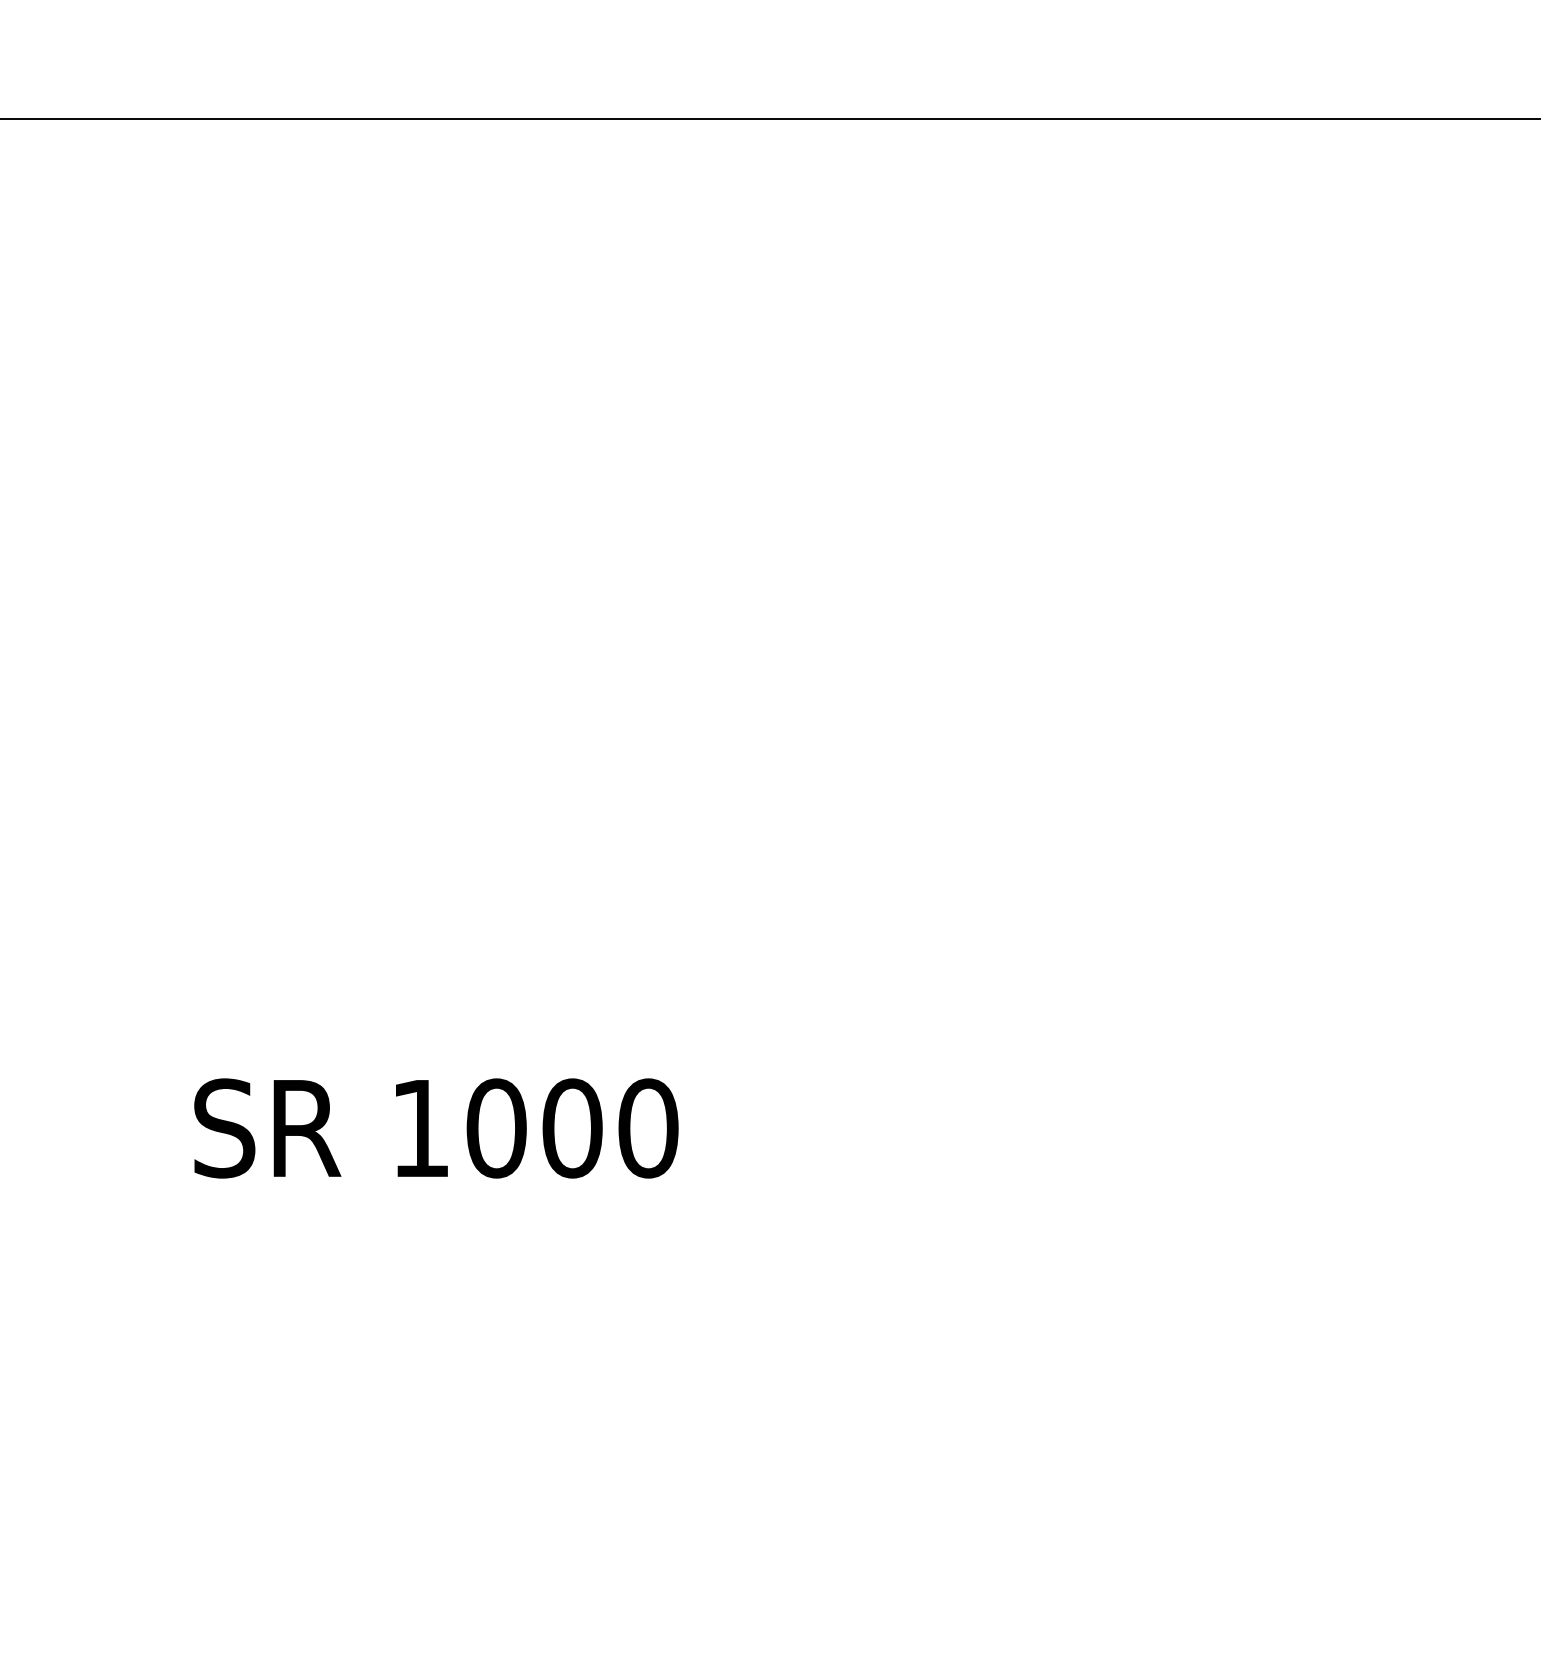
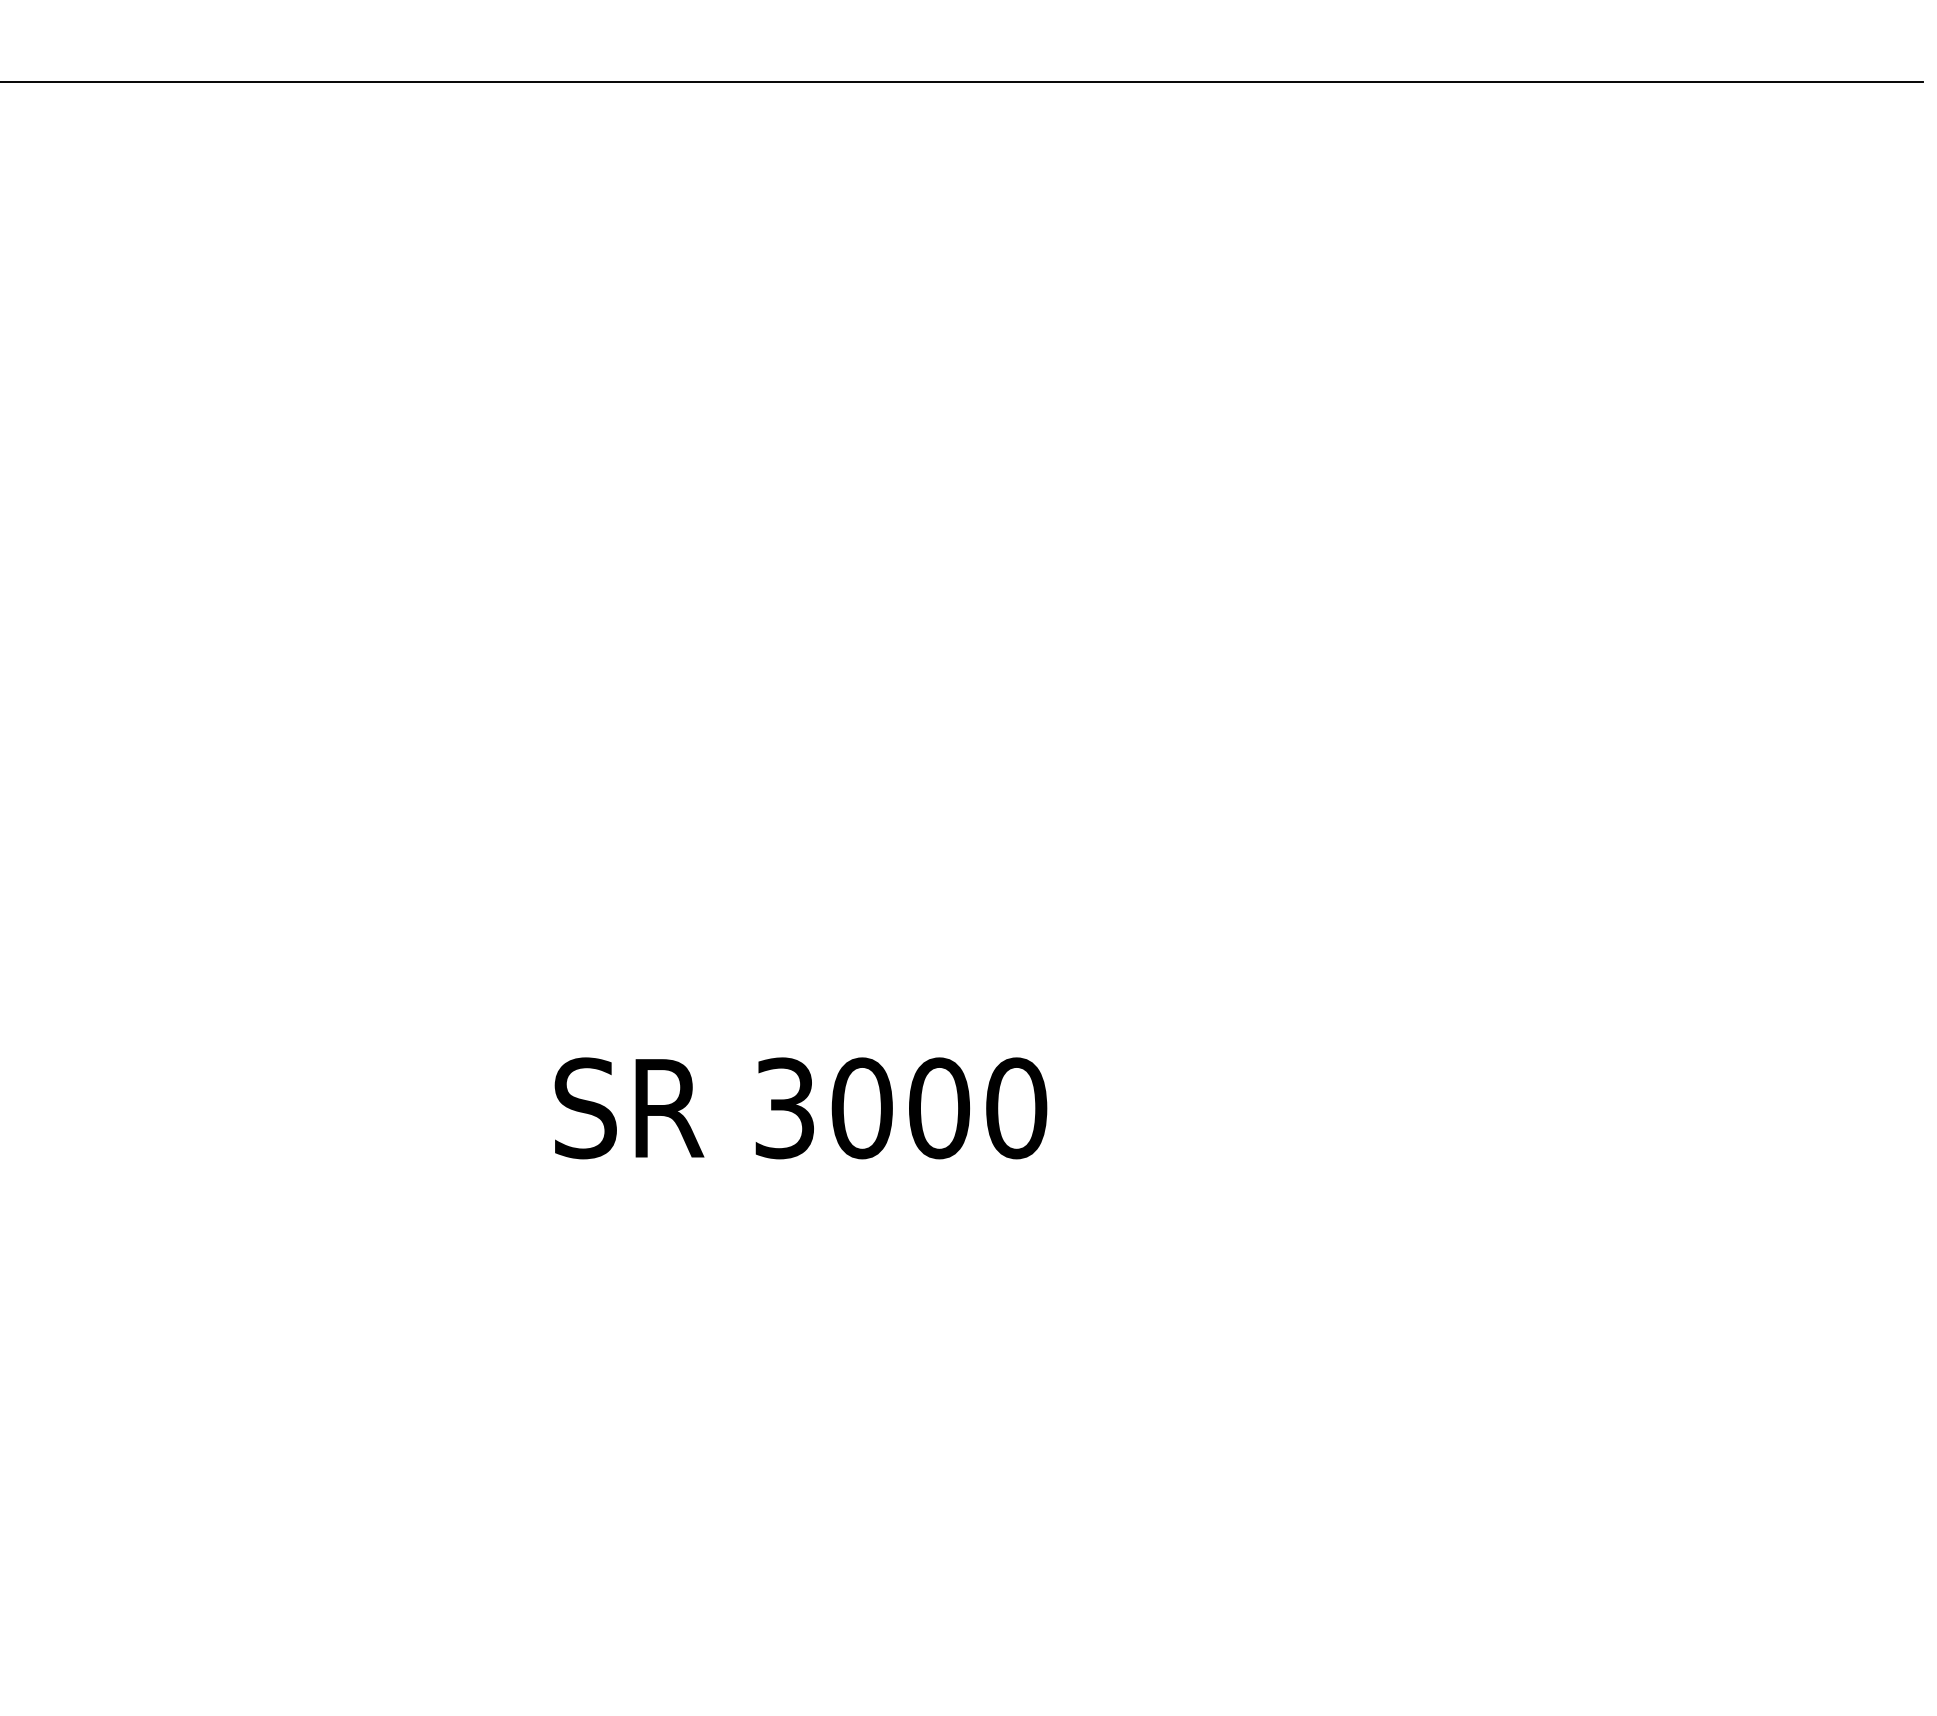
text: (420, 1128) -> (784, 1108), 1000 -> 3000

